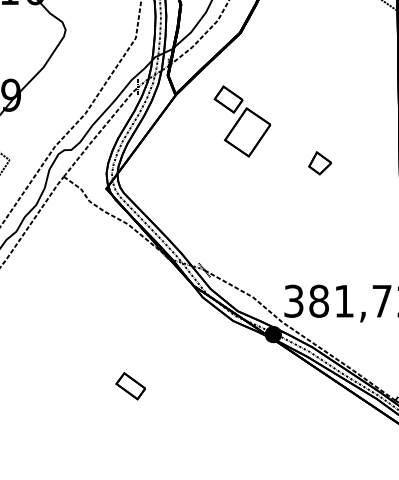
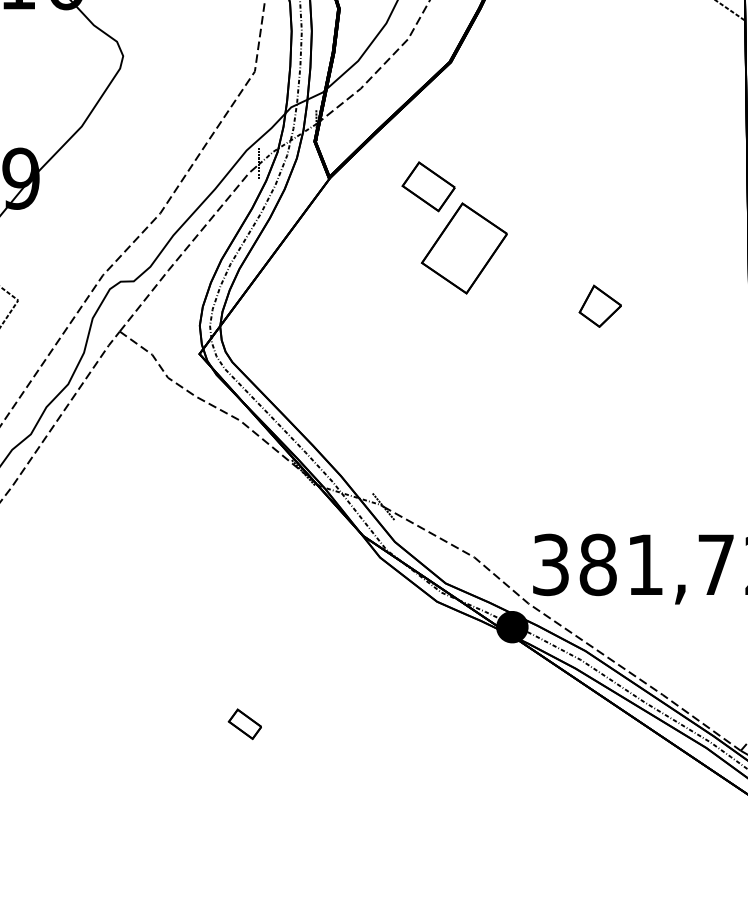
part: (130, 386) -> (244, 724), size x0.6

